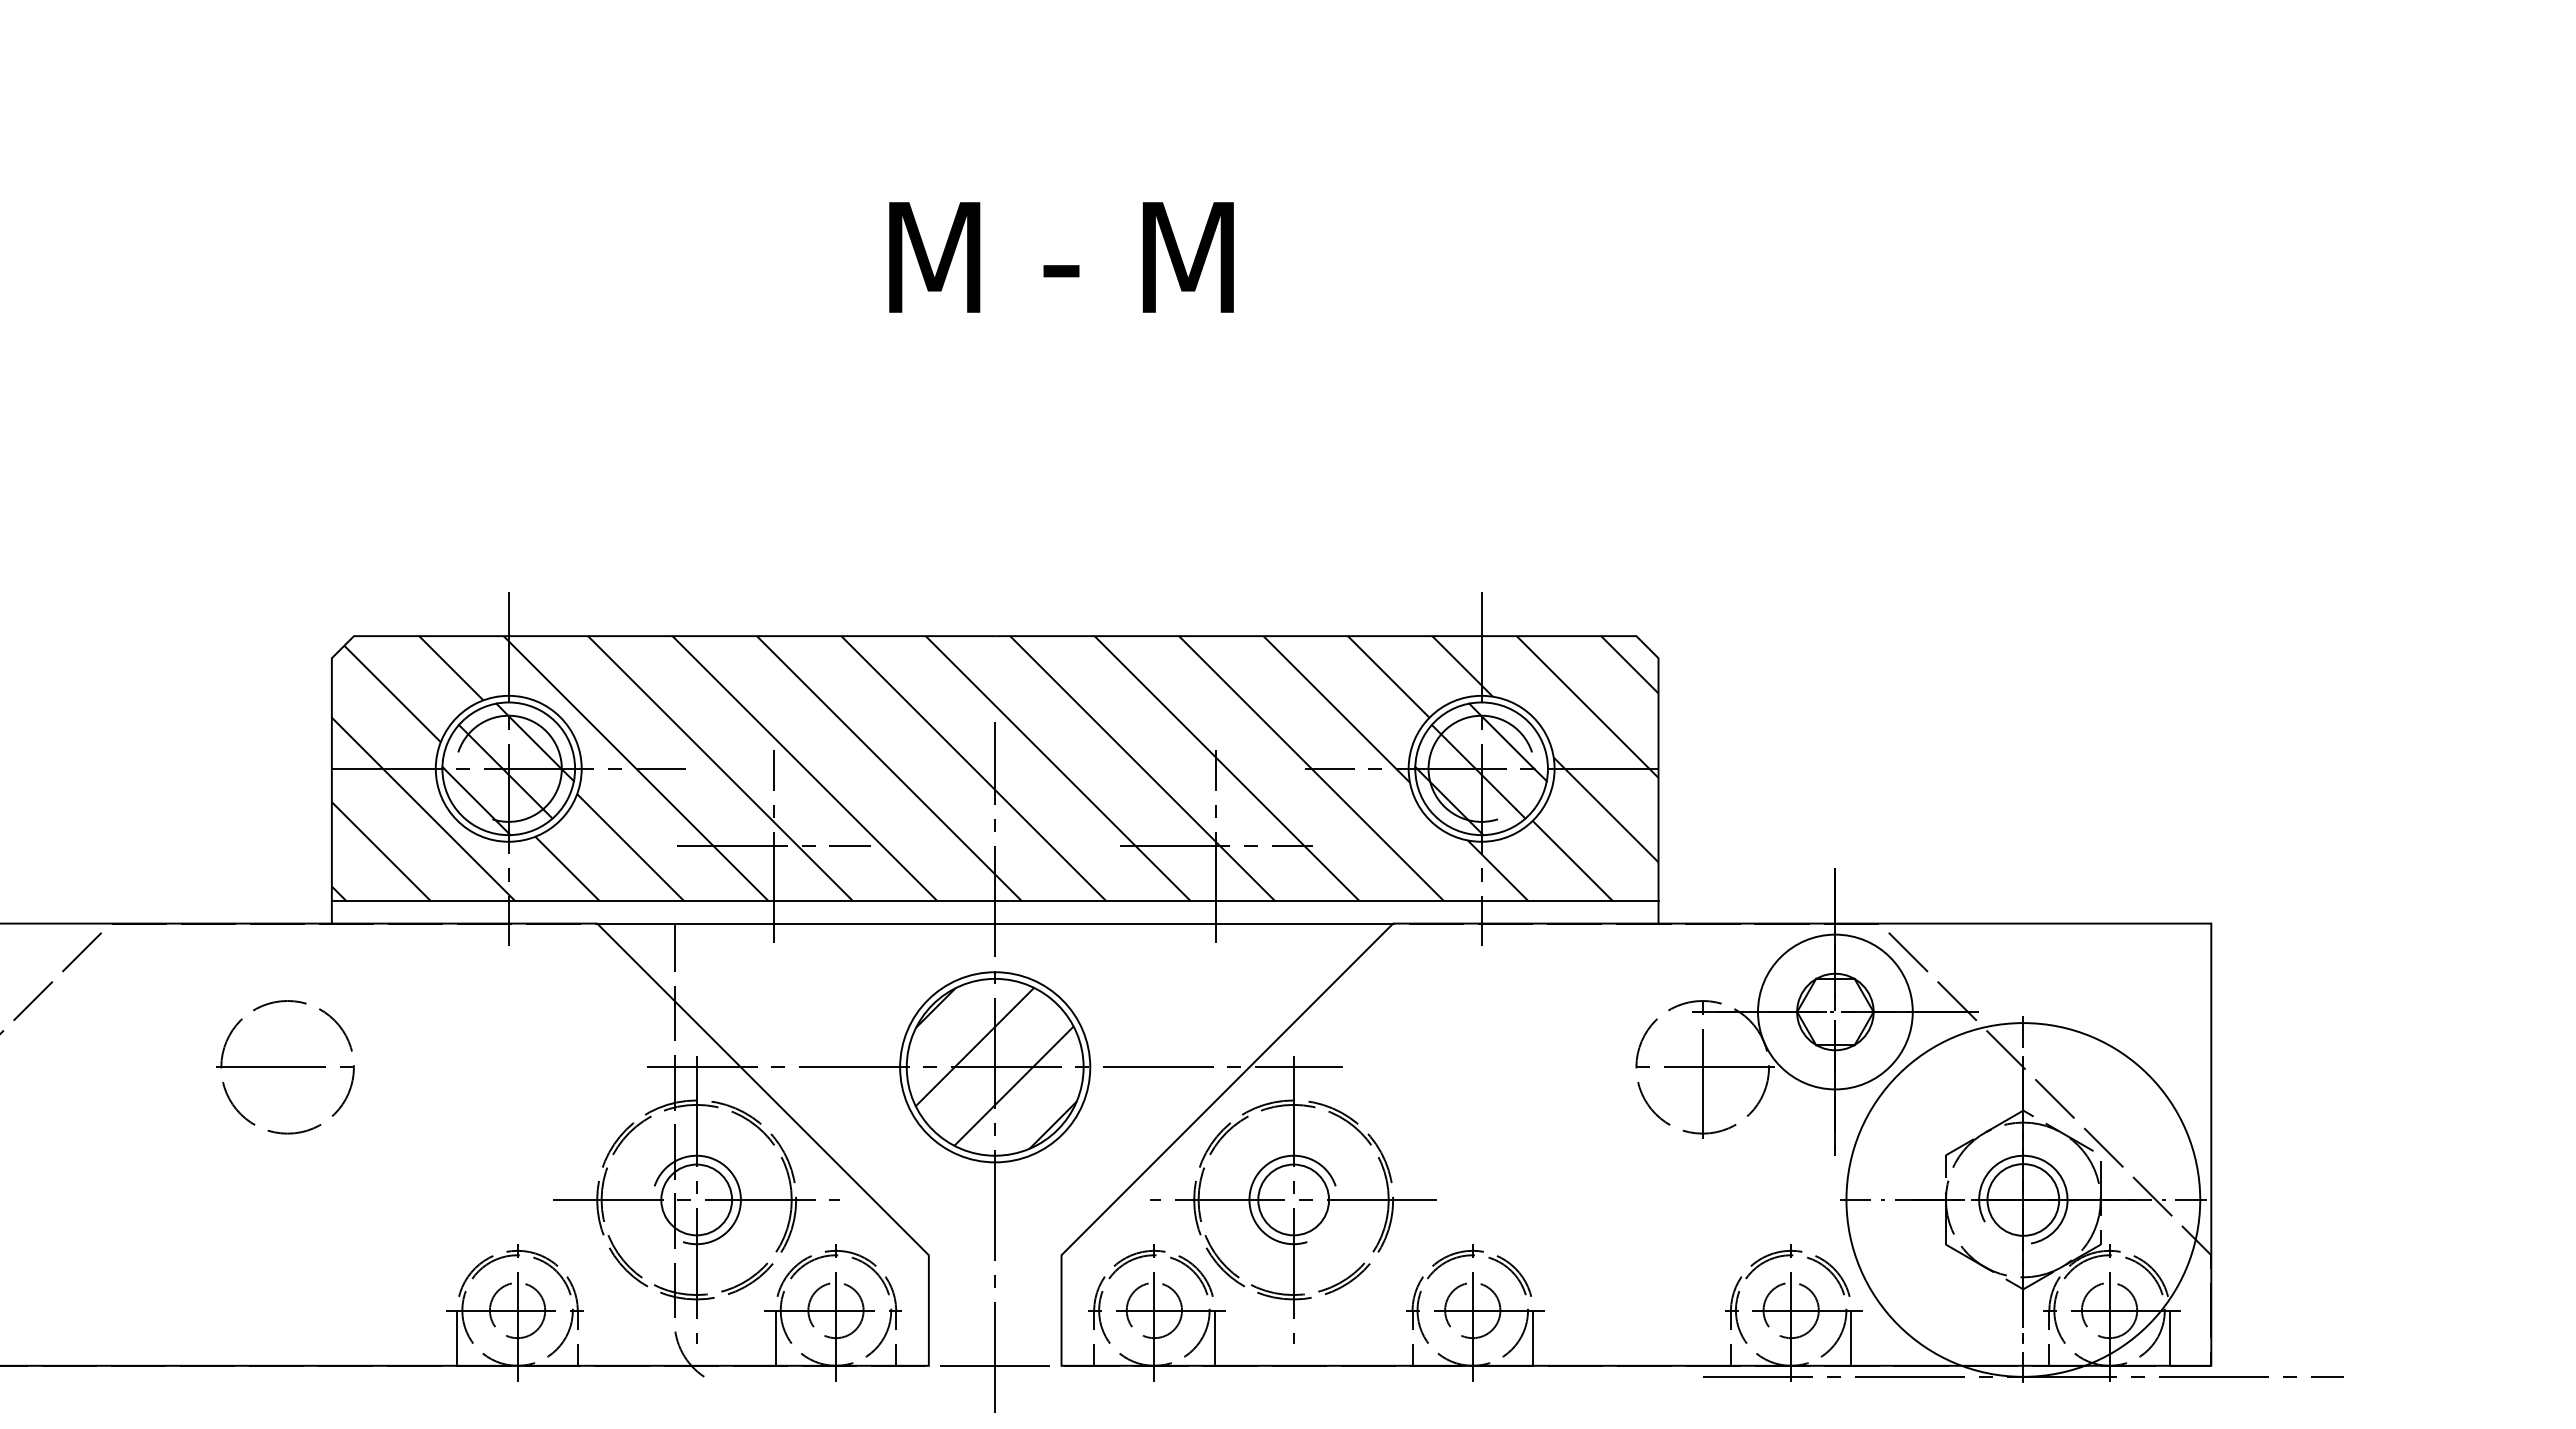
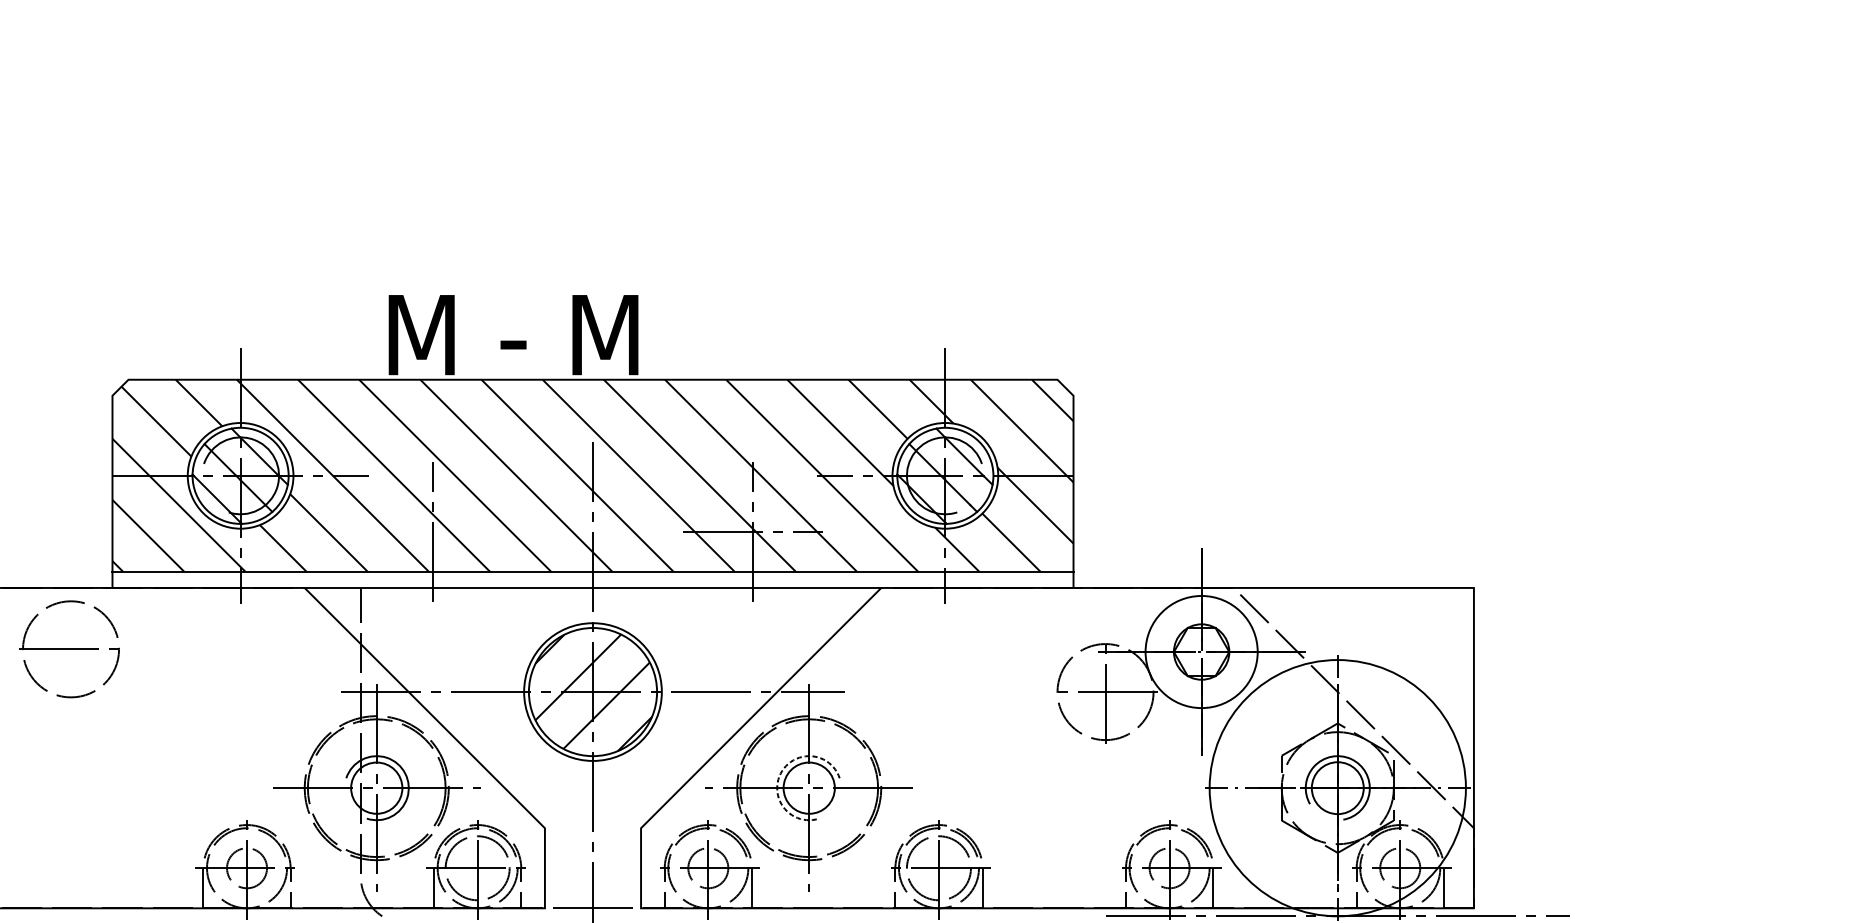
text: (1061, 257) -> (513, 335), moved
line: (773, 846) -> (432, 532), removed
part: (285, 1067) -> (69, 649), moved
arc: (1254, 1179) -> (780, 773), solid -> dashed
circle: (835, 1310) -> (477, 868), size x1.6
circle: (1472, 1310) -> (938, 868), size x1.6

